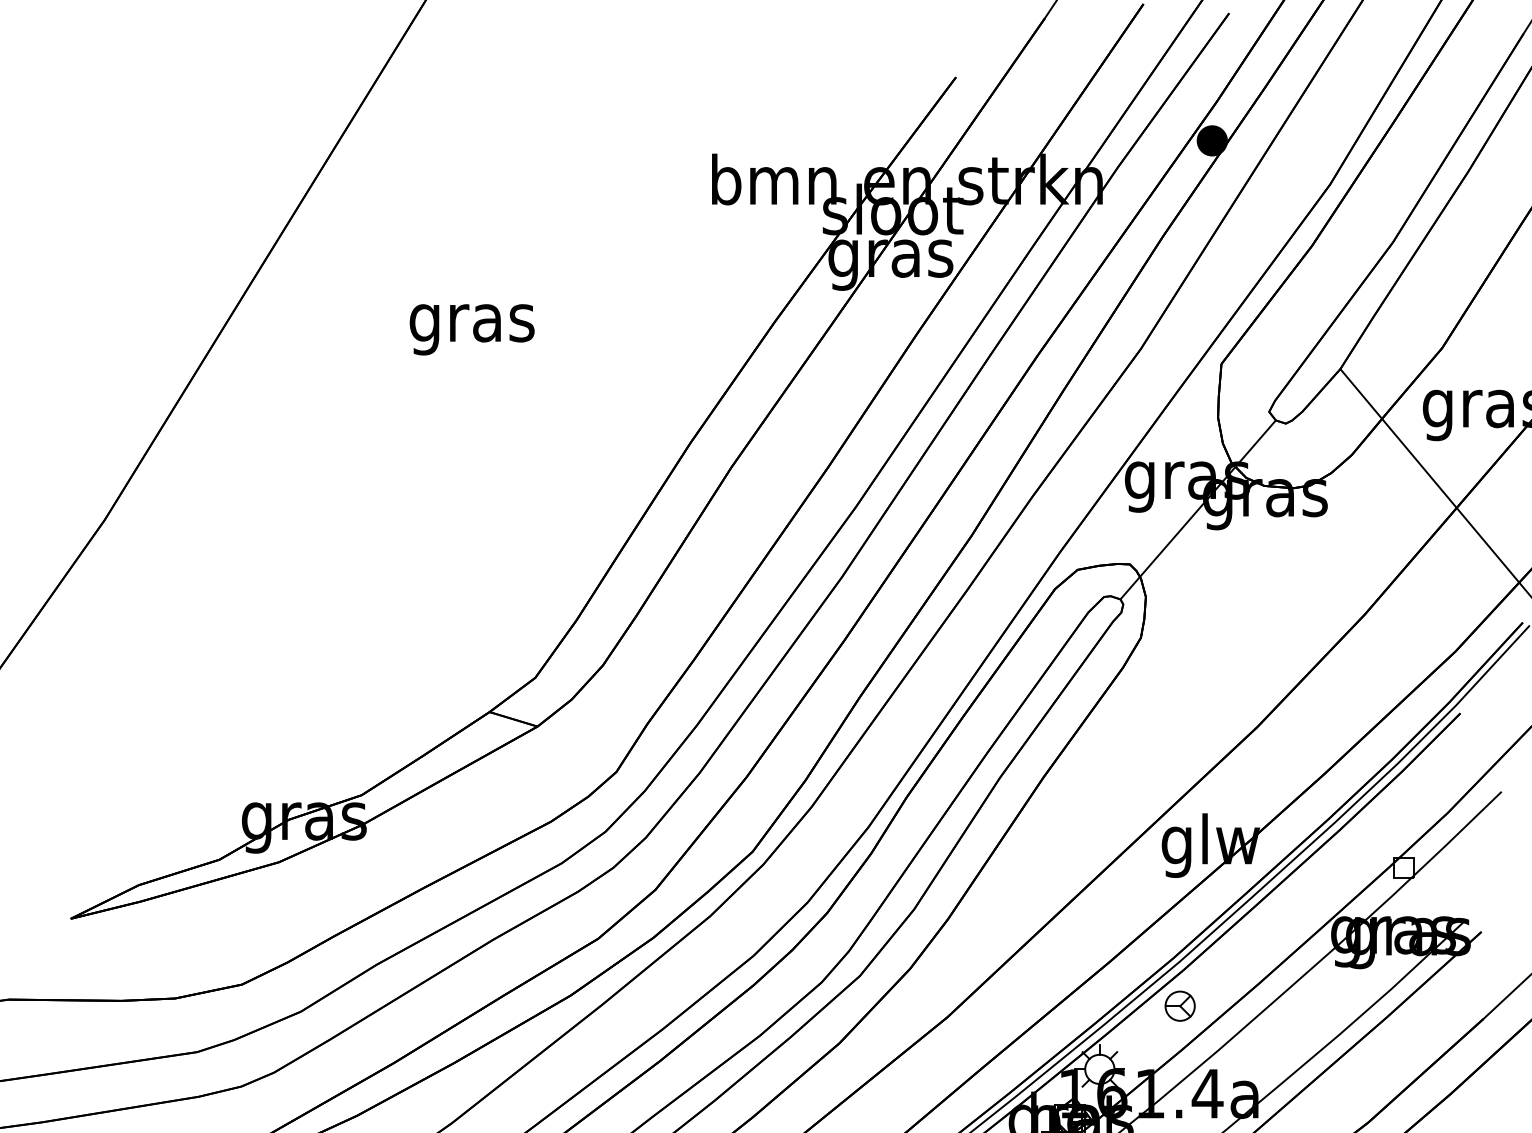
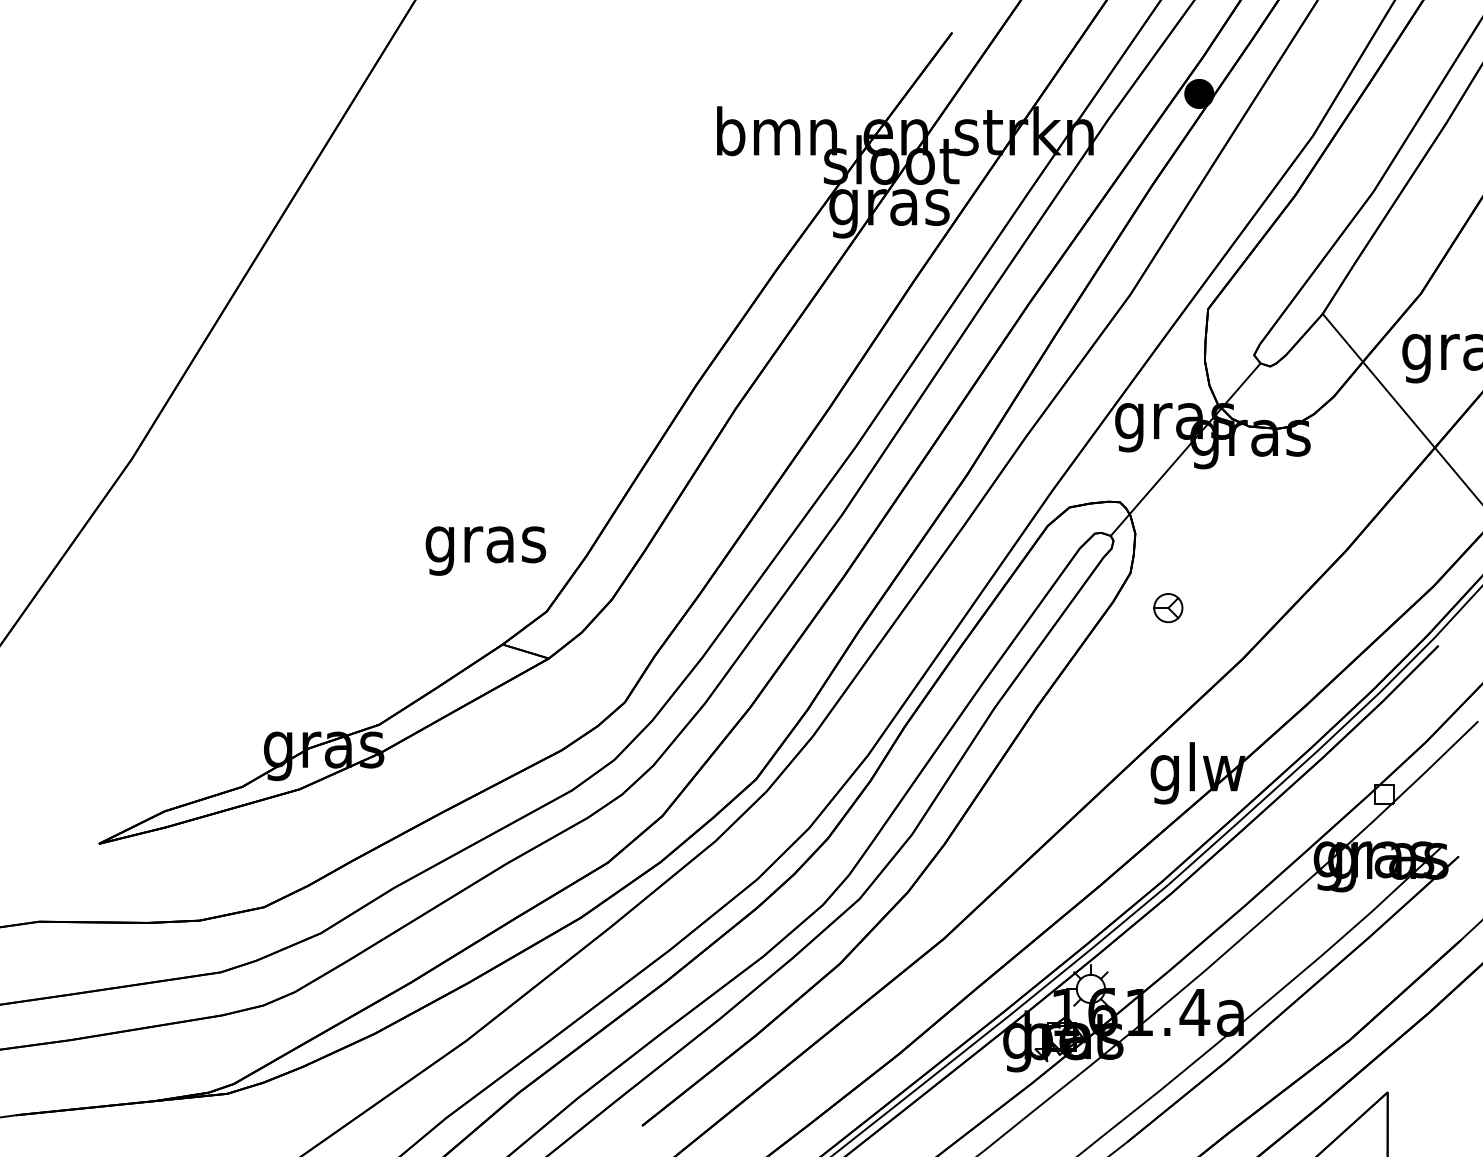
text: (471, 329) -> (485, 550), moved
part: (1180, 1006) -> (1168, 608), moved

